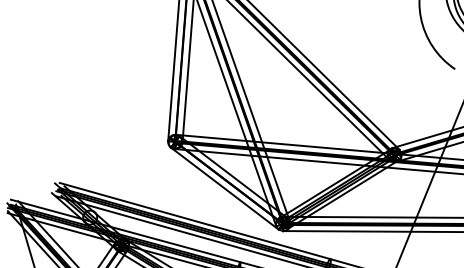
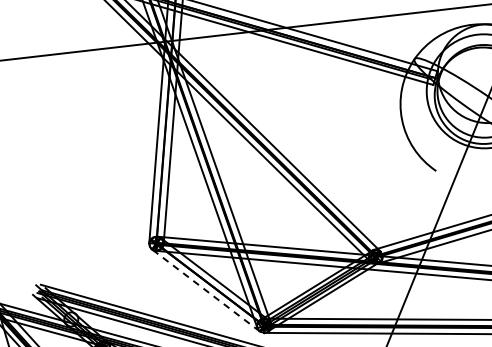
line: (224, 188) -> (205, 290), solid -> dashed

